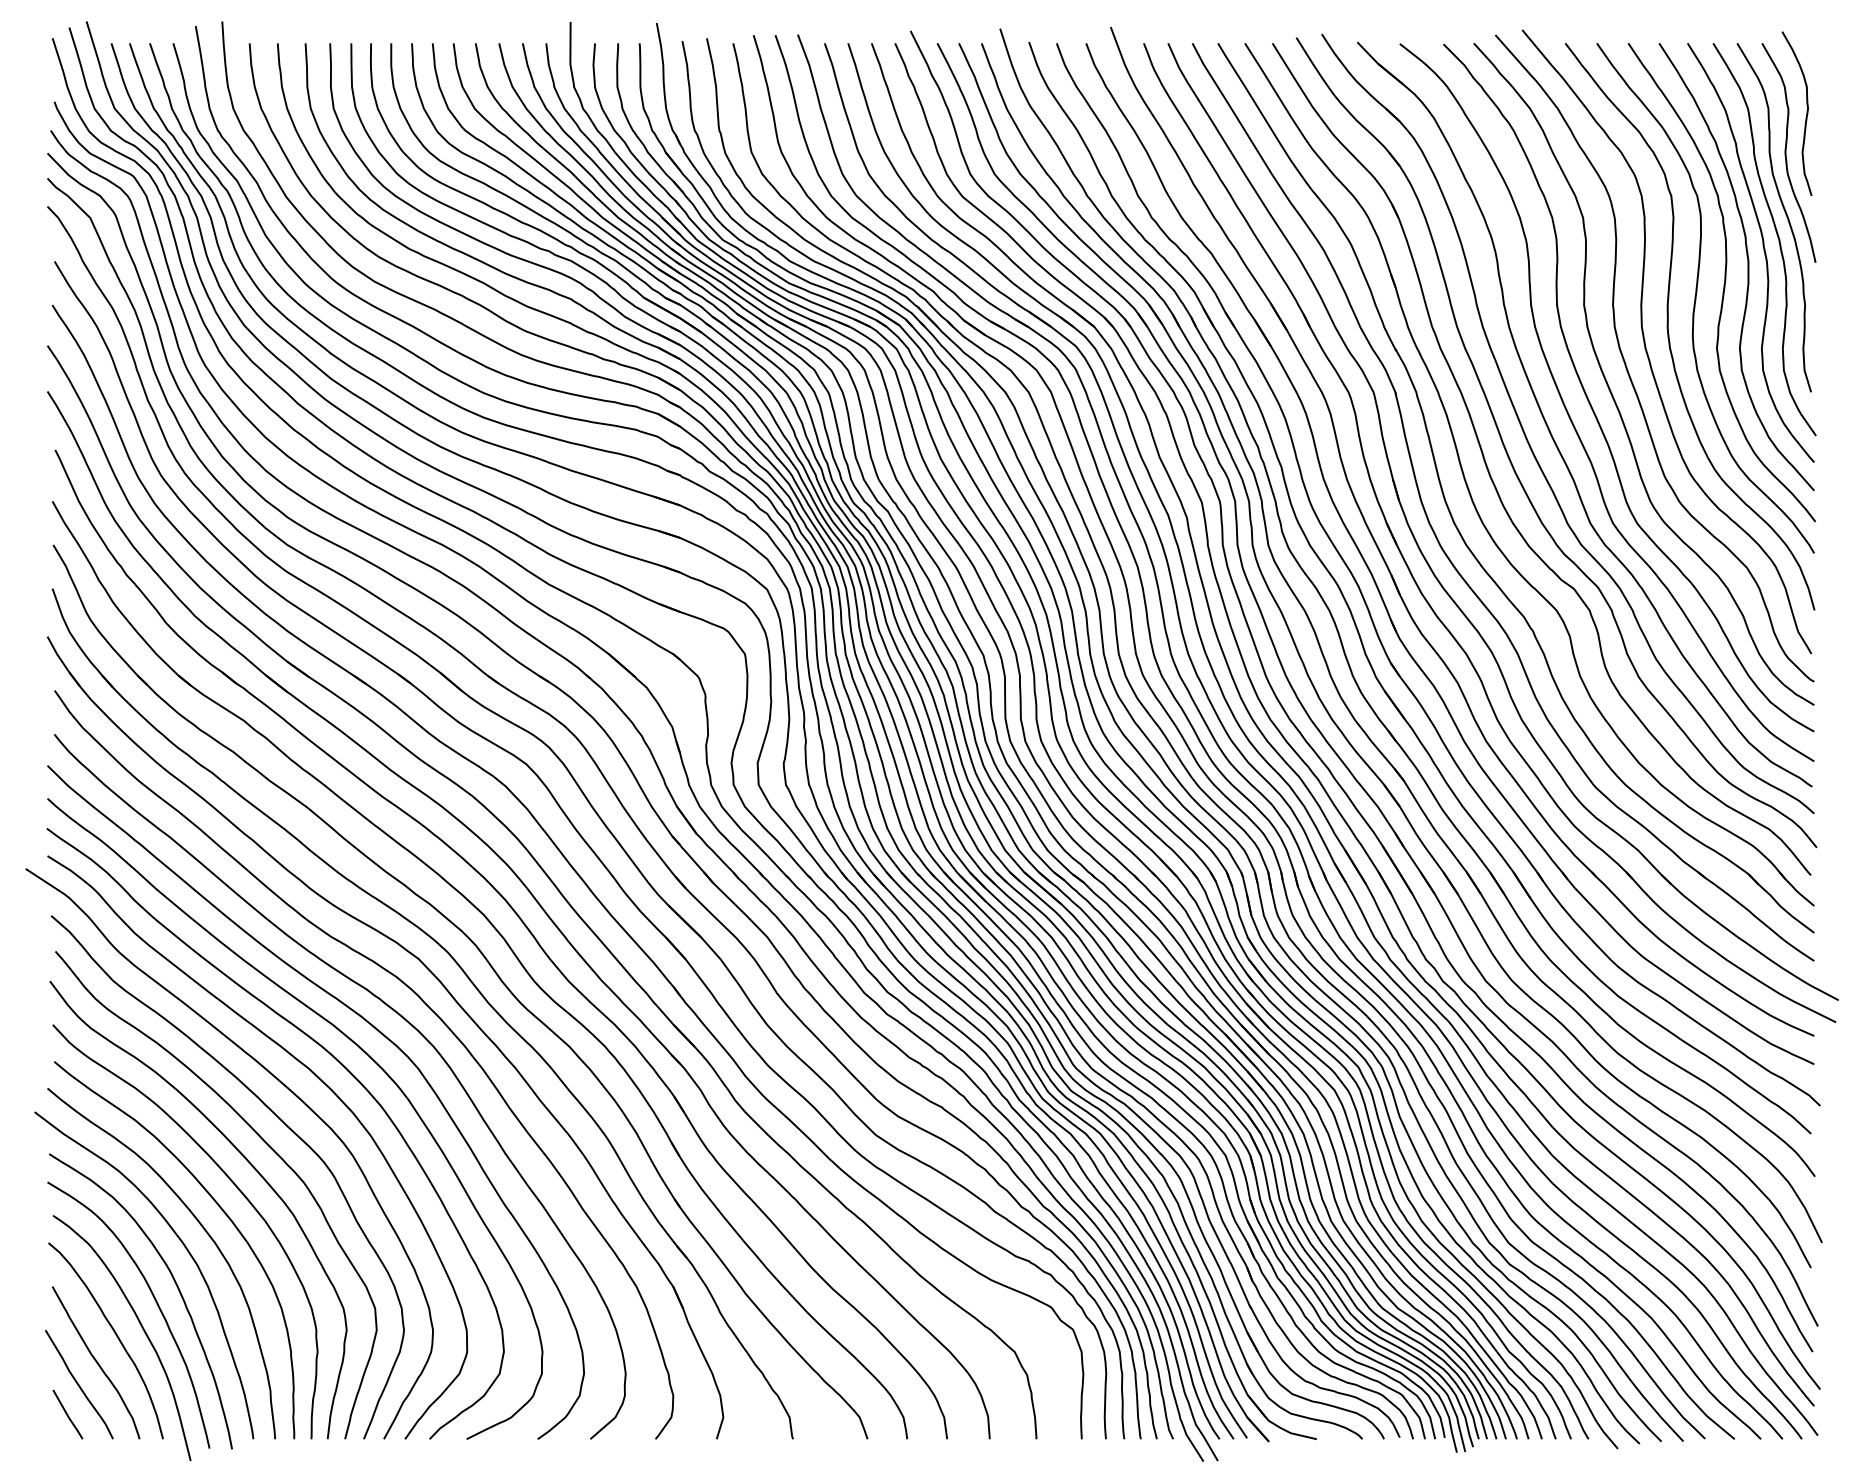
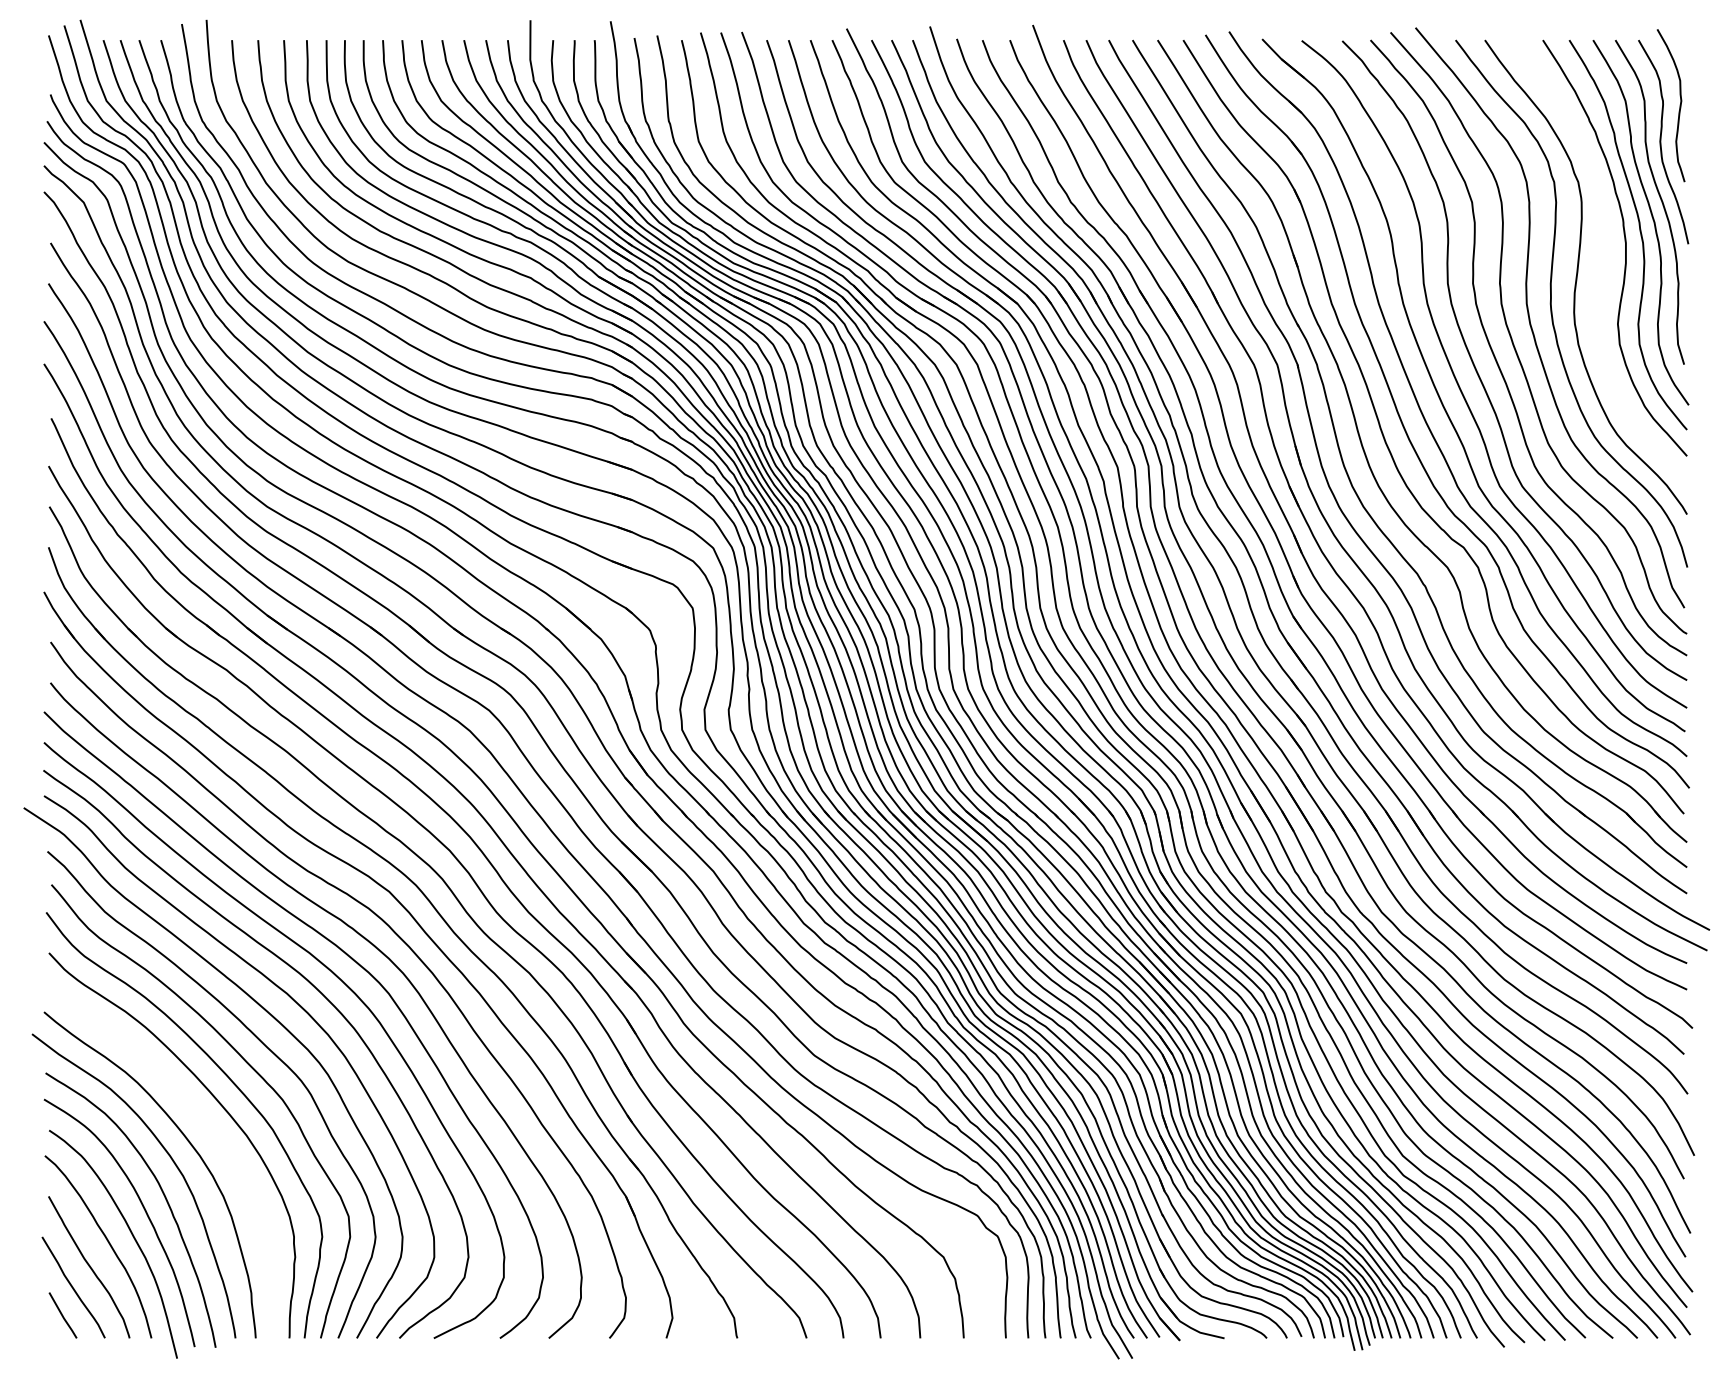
curve: (1723, 284) -> (1602, 264), removed
curve: (221, 1210) -> (205, 1125), removed

